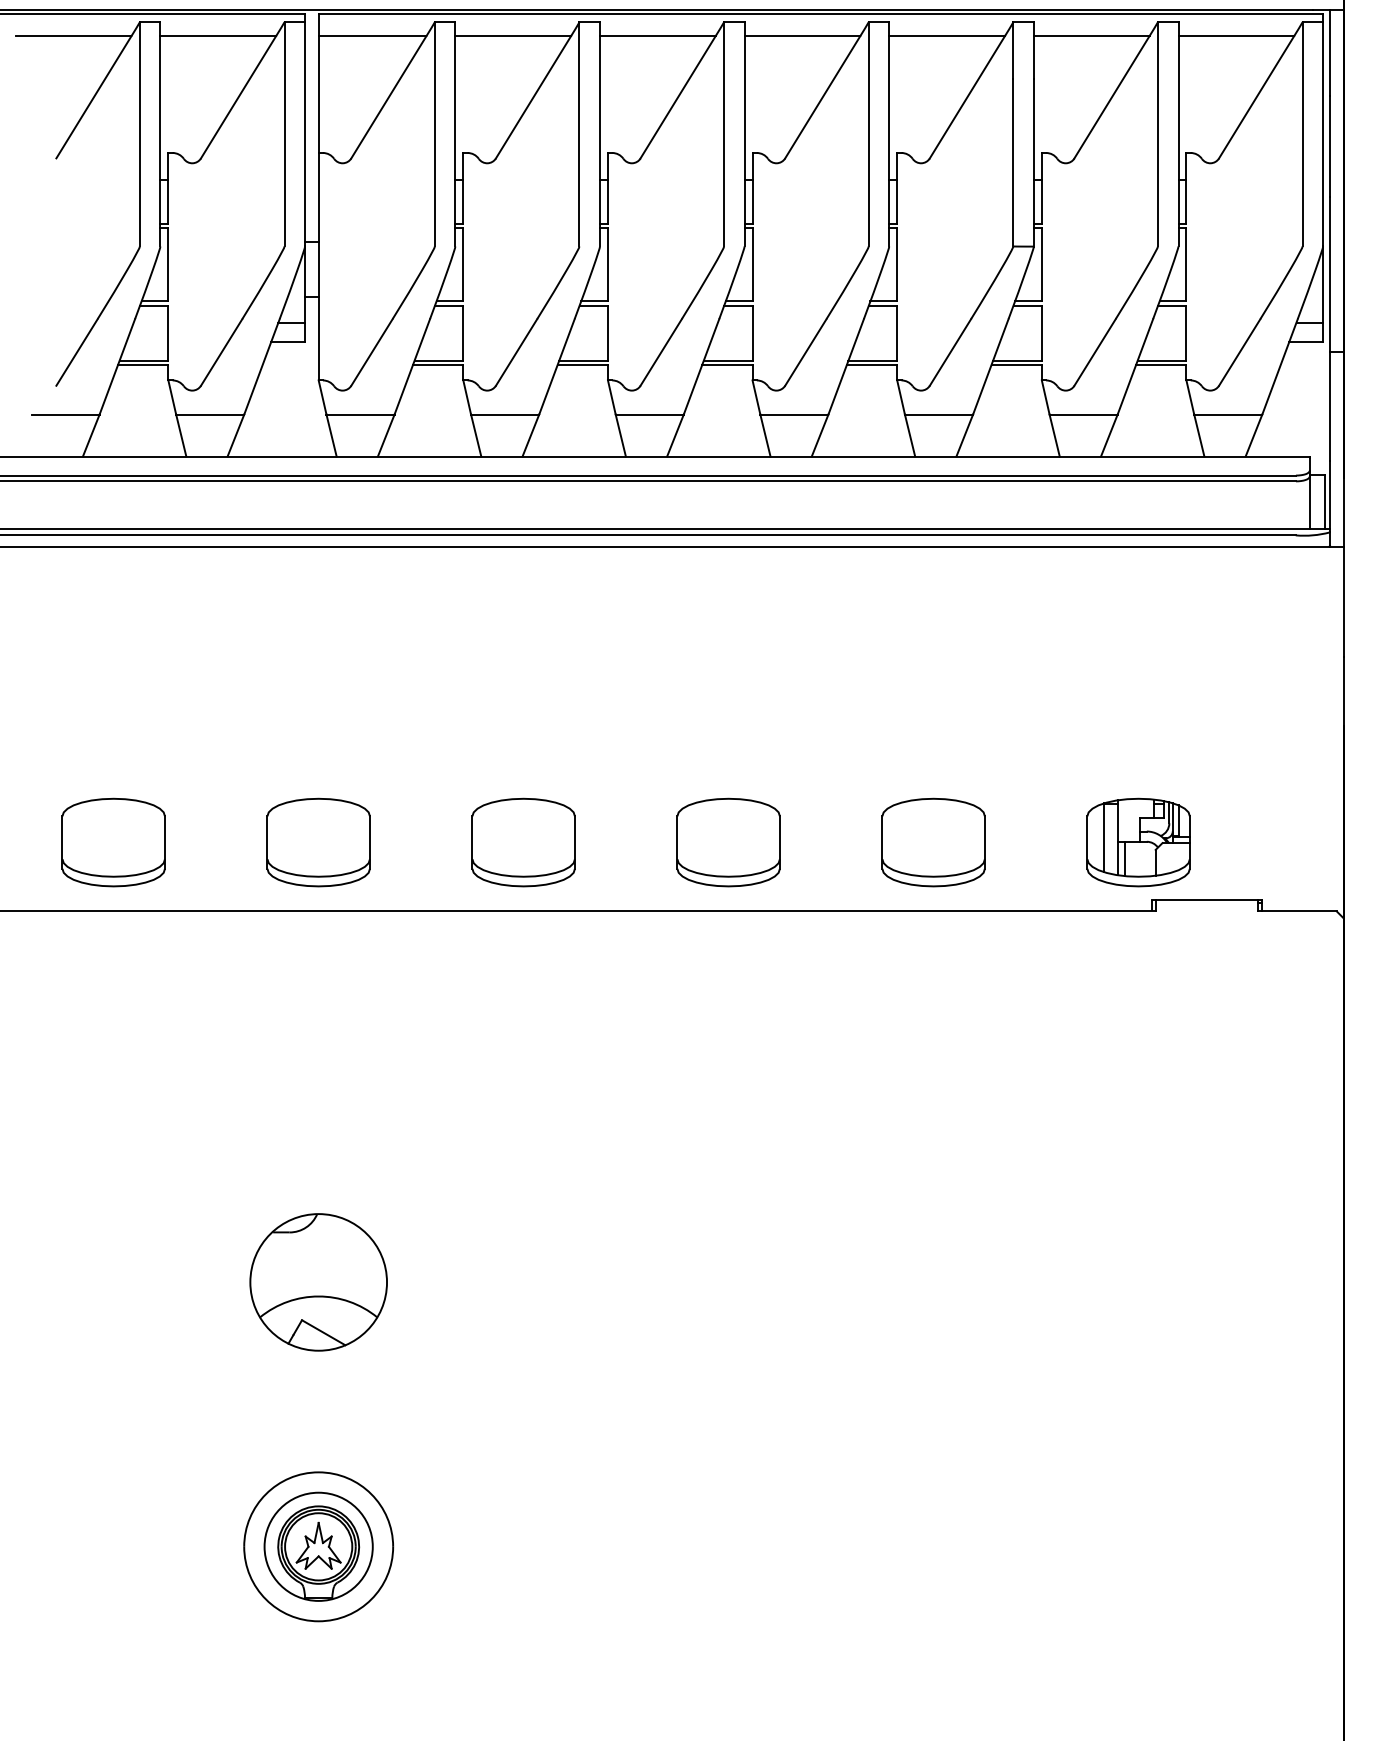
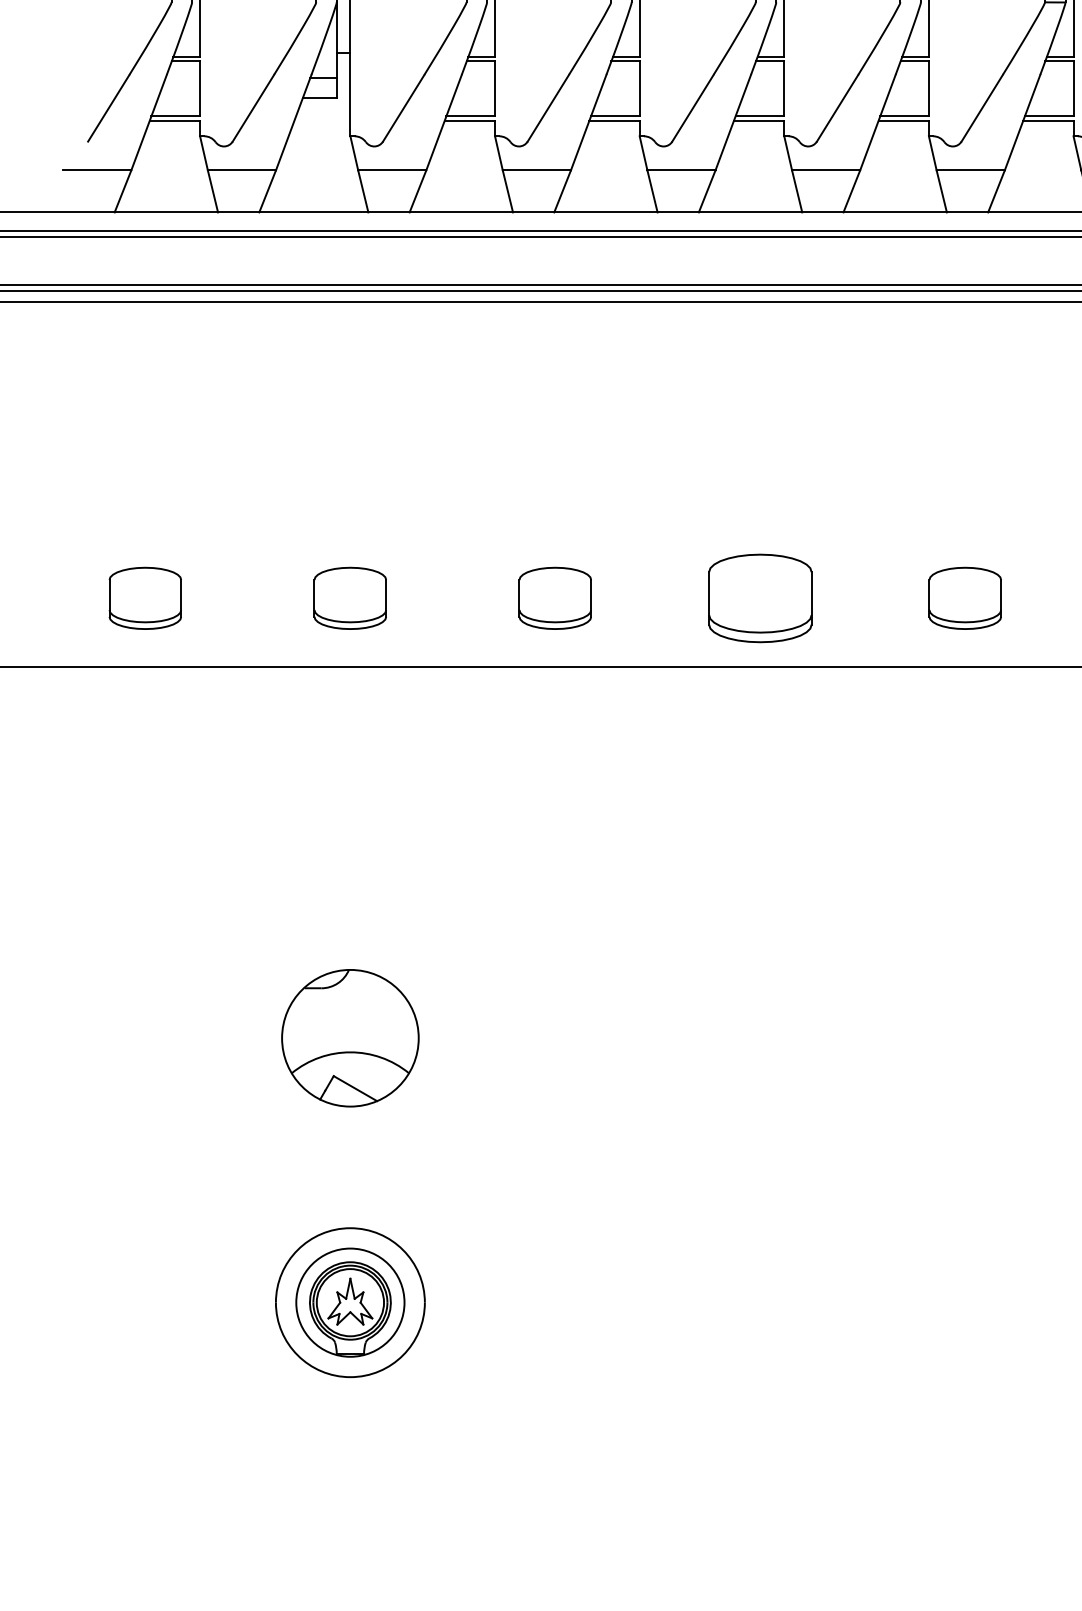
part: (113, 842) -> (145, 598), size x0.7
part: (318, 842) -> (350, 598), size x0.7
part: (523, 842) -> (555, 598), size x0.7
part: (933, 842) -> (965, 598), size x0.7

